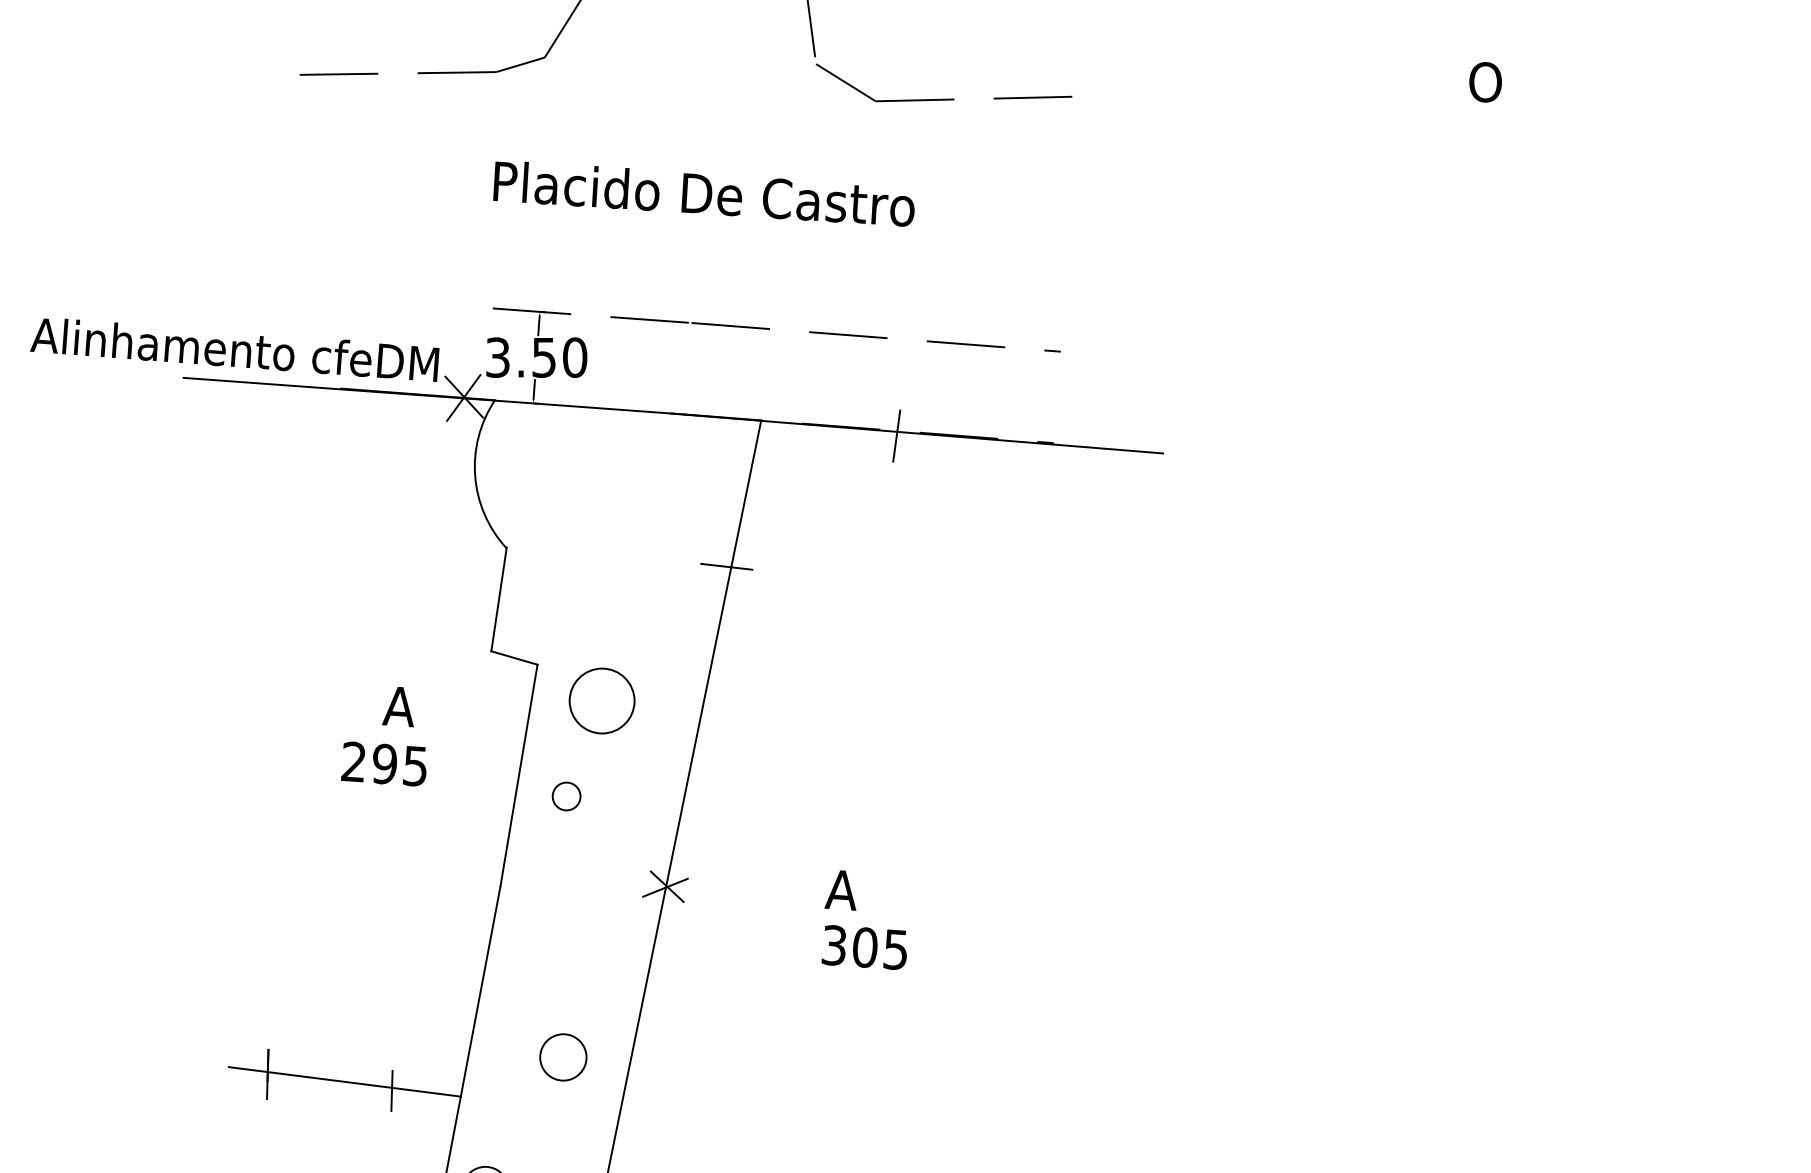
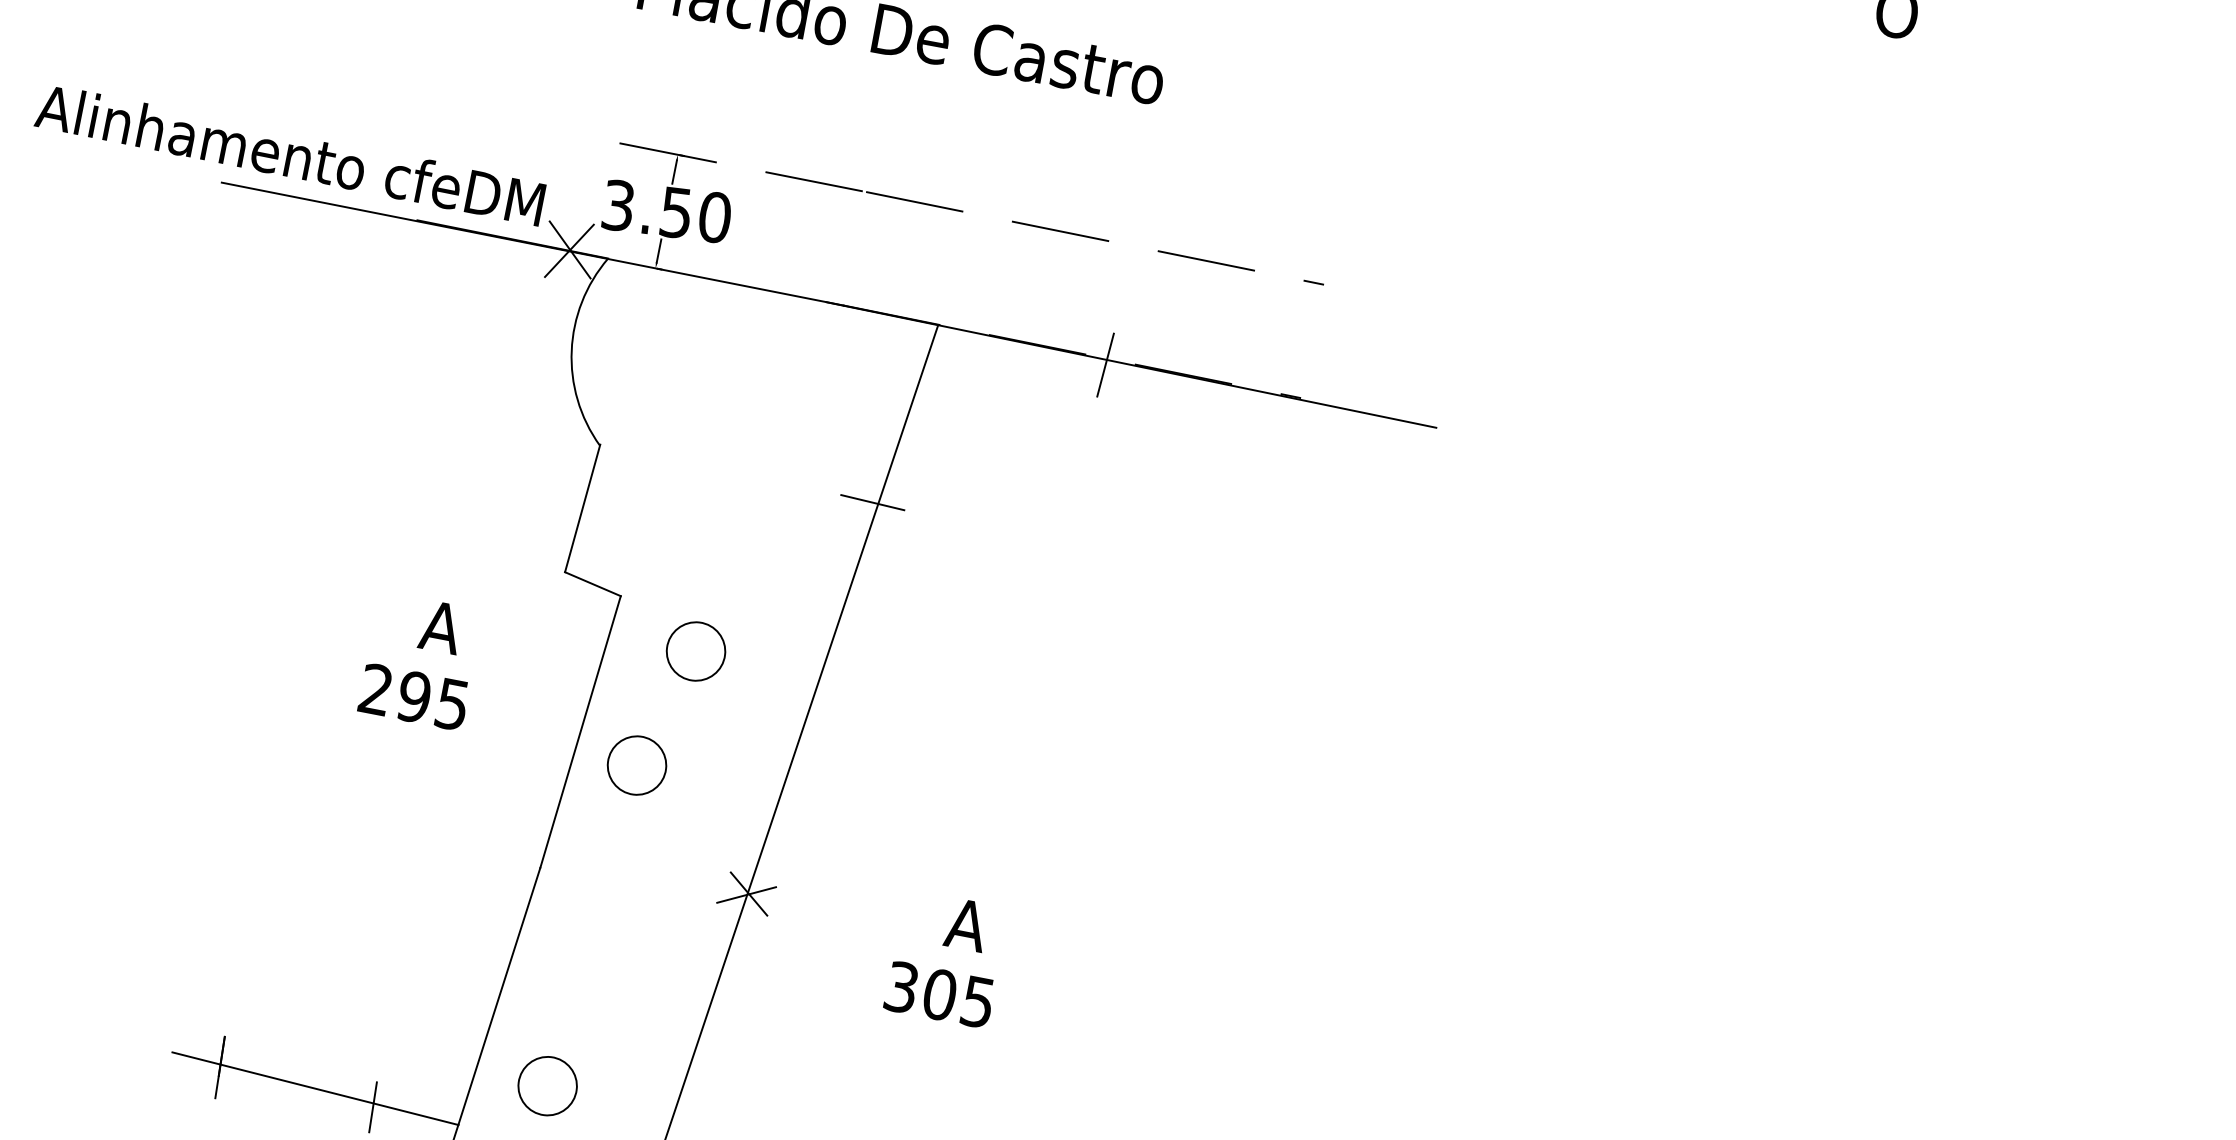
circle: (601, 700) -> (695, 650), size x0.71
circle: (566, 796) -> (636, 765), size x1.67
text: (863, 947) -> (937, 994), moved
circle: (563, 1057) -> (547, 1086), moved

